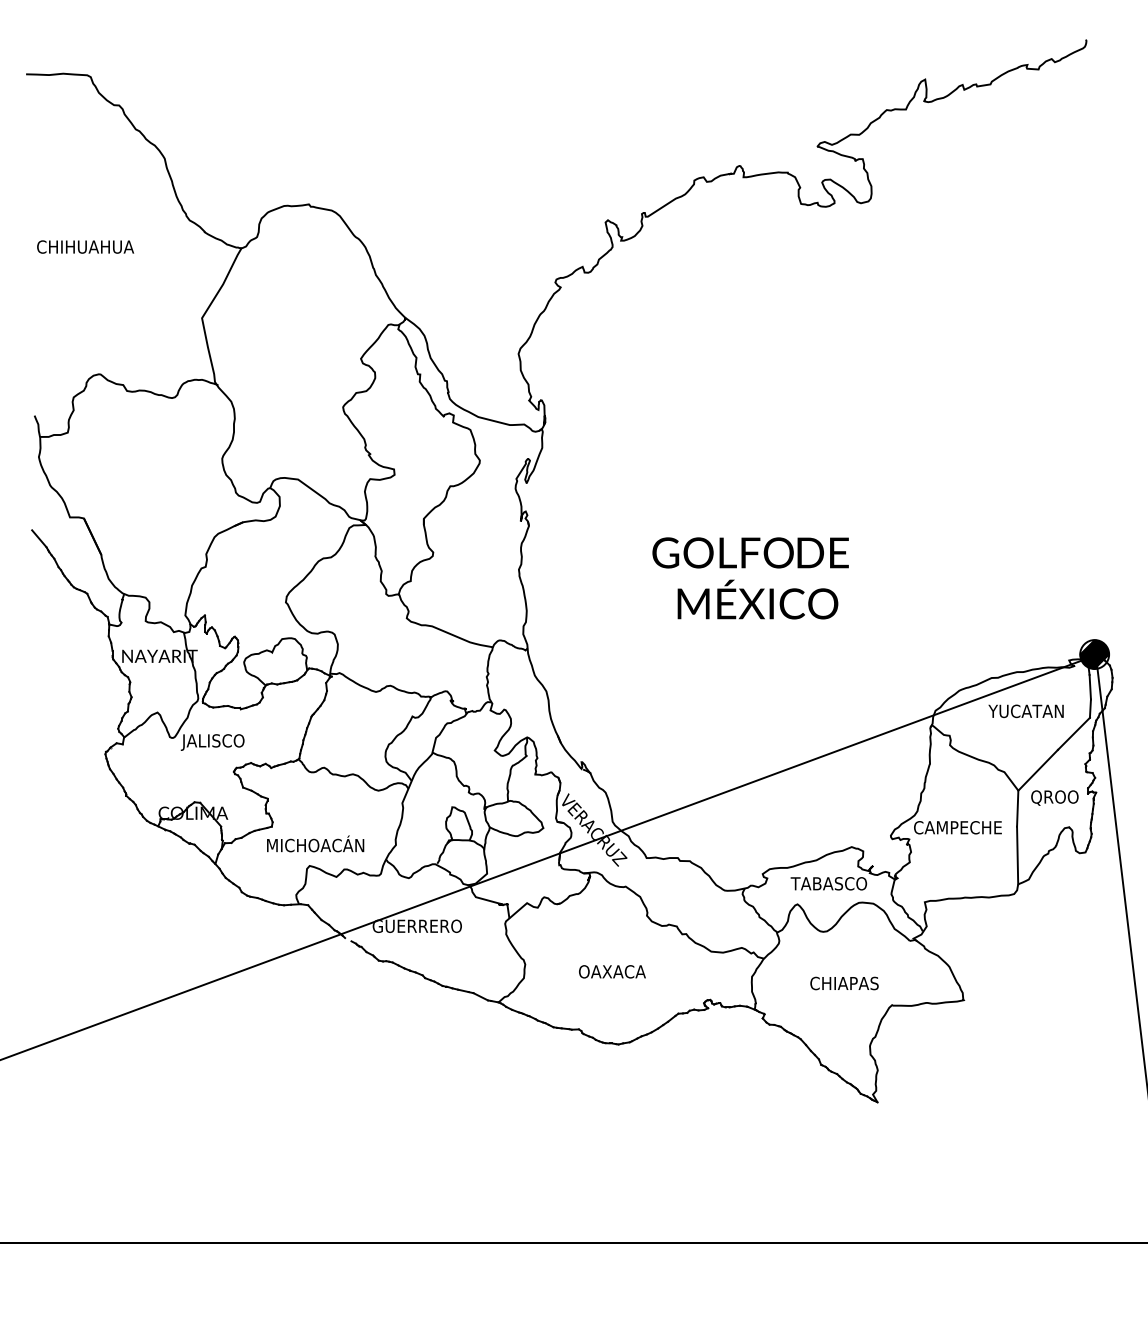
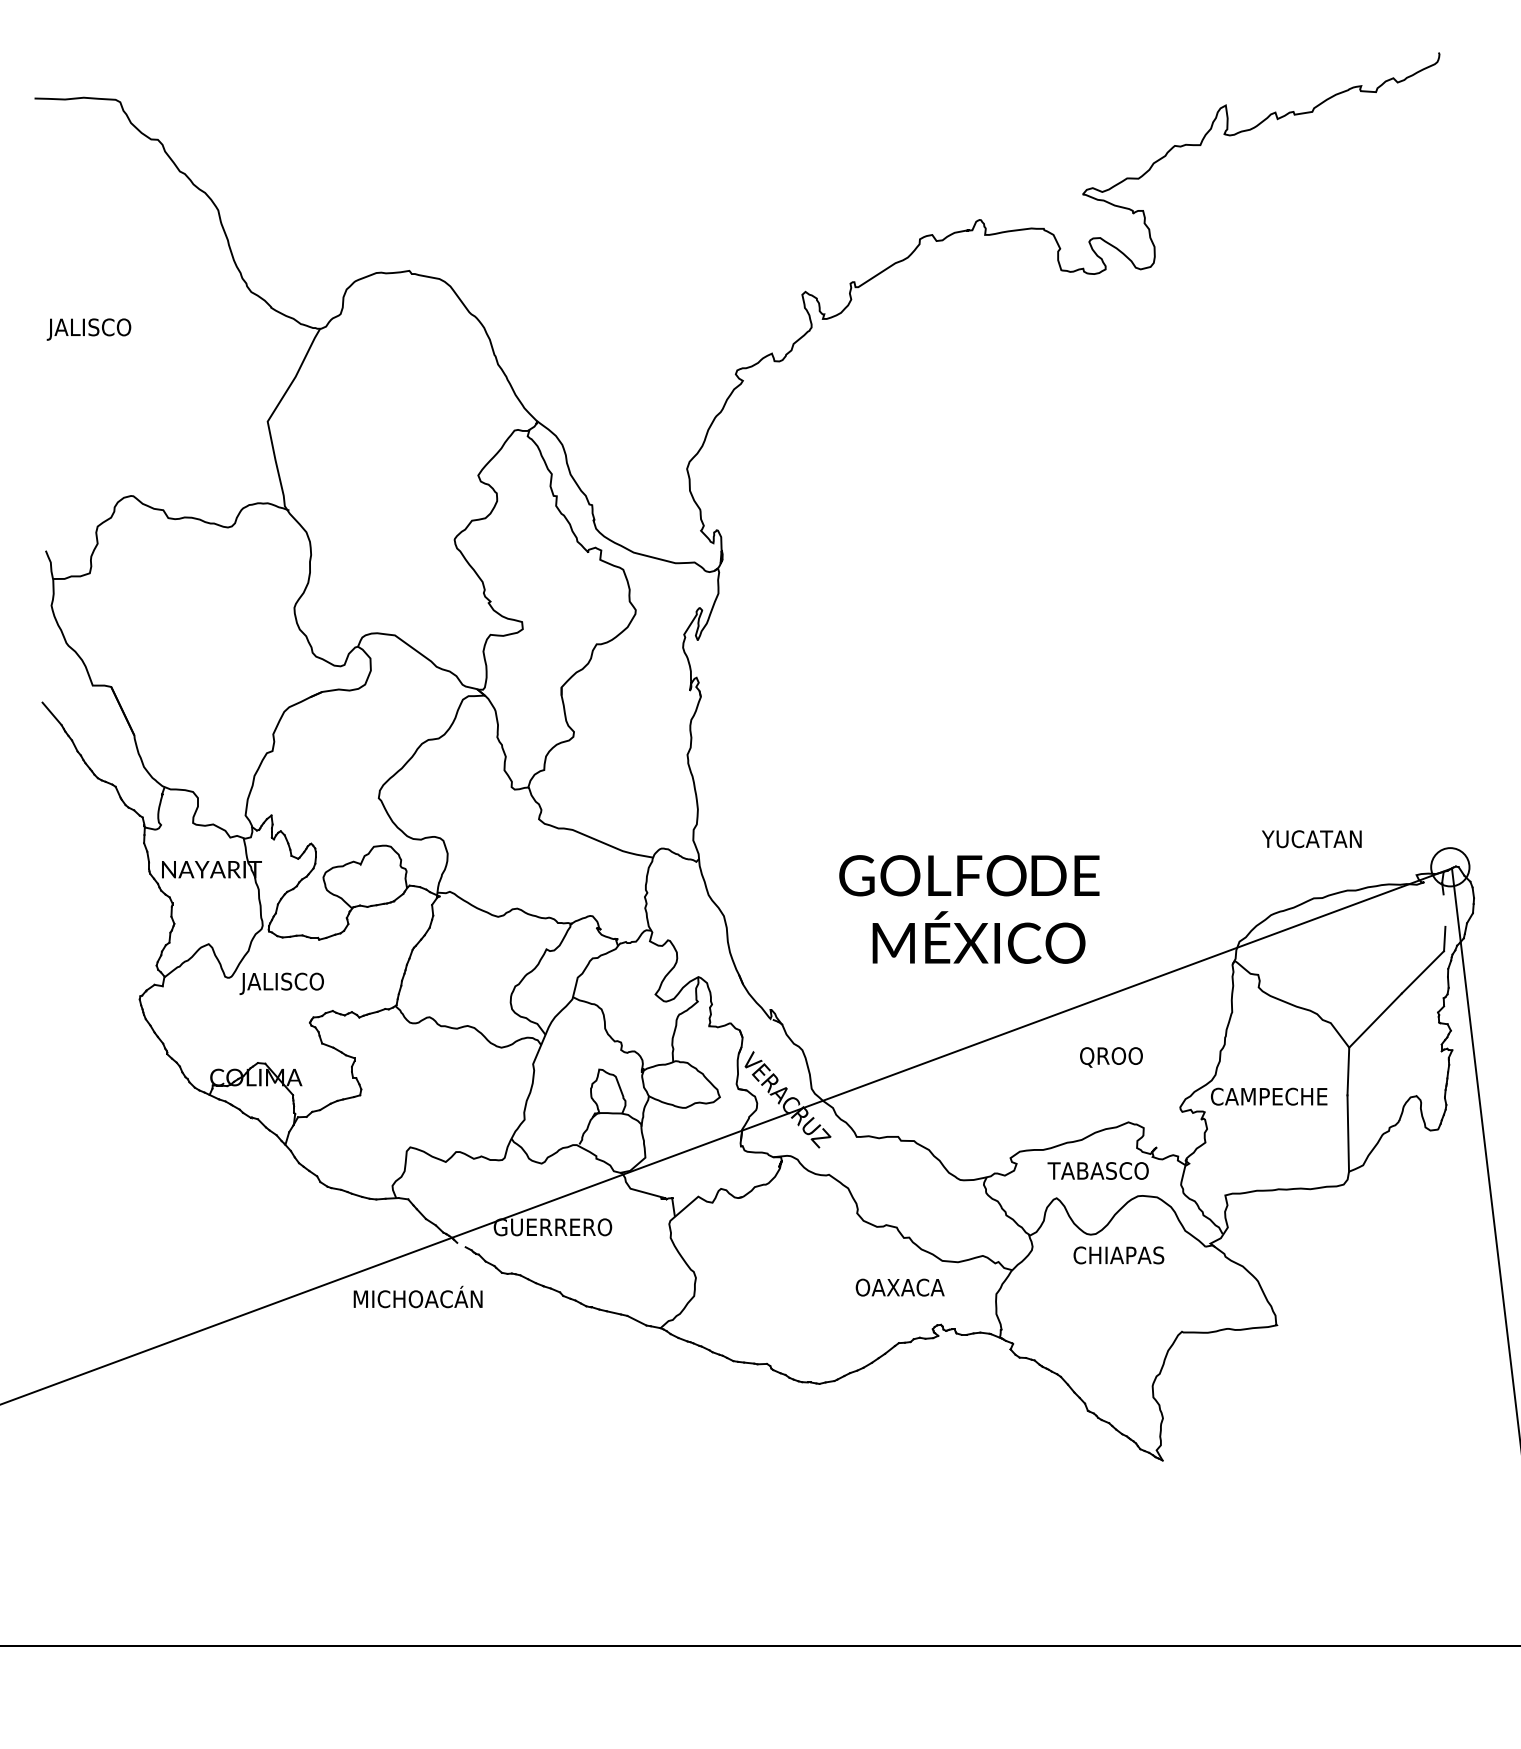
text: (84, 248) -> (111, 329), CHIHUAHUA -> JALISCO
text: (750, 578) -> (969, 909), moved
hatch: (1094, 654) -> (1450, 867), removed
line: (1089, 687) -> (1443, 910), removed
text: (1025, 711) -> (1310, 839), moved
text: (1054, 797) -> (1110, 1056), moved
text: (315, 843) -> (418, 1296), moved
text: (612, 971) -> (900, 1287), moved
text: (844, 983) -> (1118, 1255), moved

